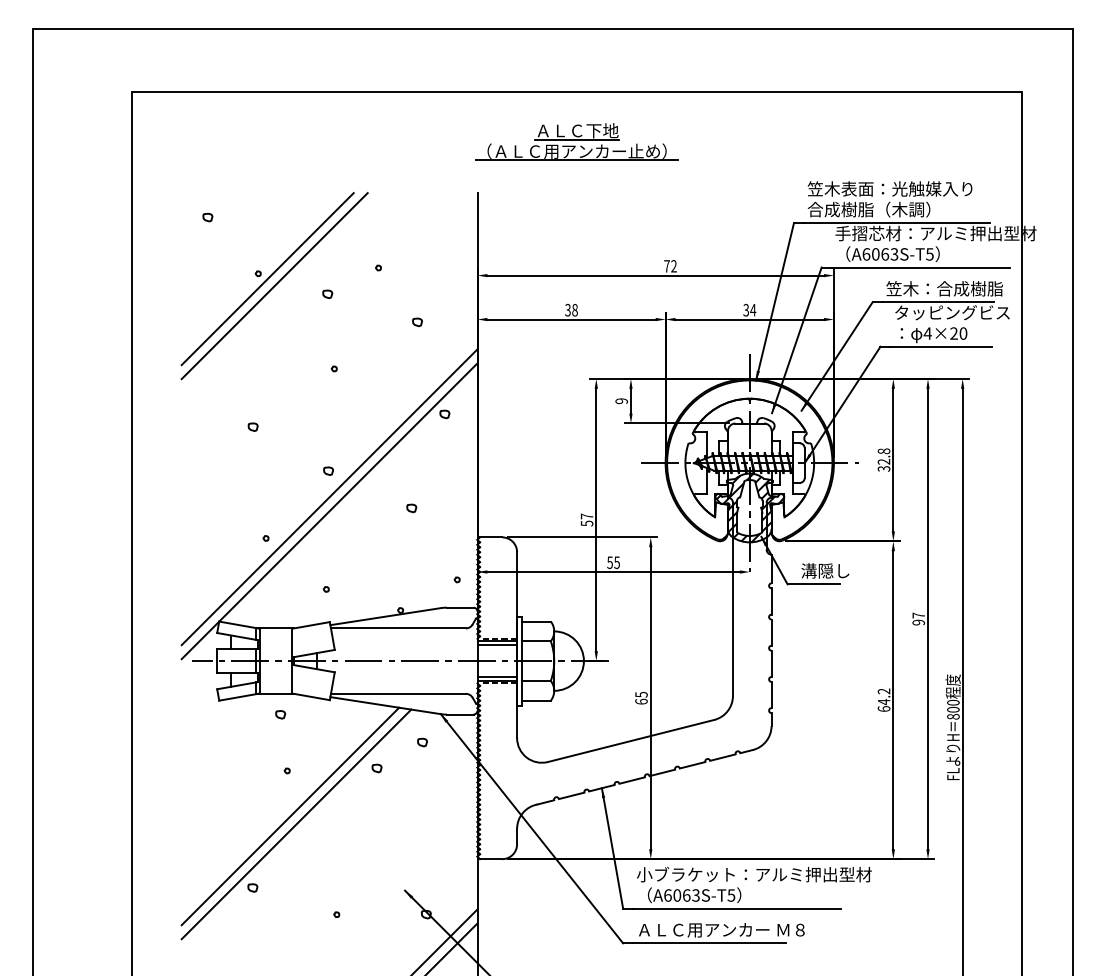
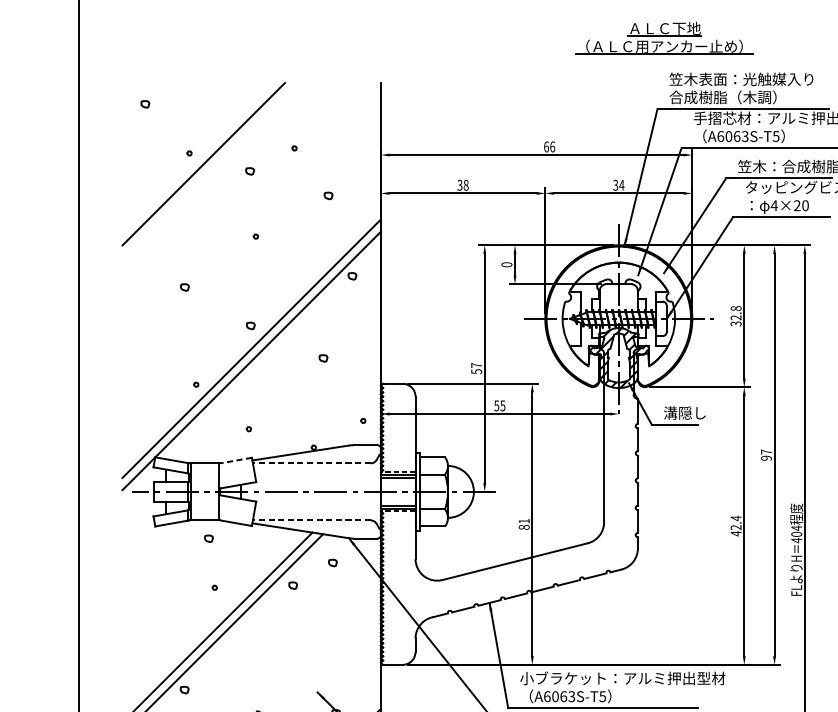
part: (576, 141) -> (664, 37), moved
text: (670, 266) -> (549, 147), 72 -> 66
line: (267, 279) -> (197, 158), removed
text: (621, 401) -> (506, 265), 9 -> 0
line: (311, 625) -> (235, 460), solid -> dashed
line: (397, 628) -> (311, 463), solid -> dashed
line: (397, 693) -> (311, 520), solid -> dashed
text: (641, 697) -> (524, 523), 65 -> 81
text: (883, 700) -> (735, 526), 64.2 -> 42.4
text: (953, 709) -> (796, 534), 800 -> 404

